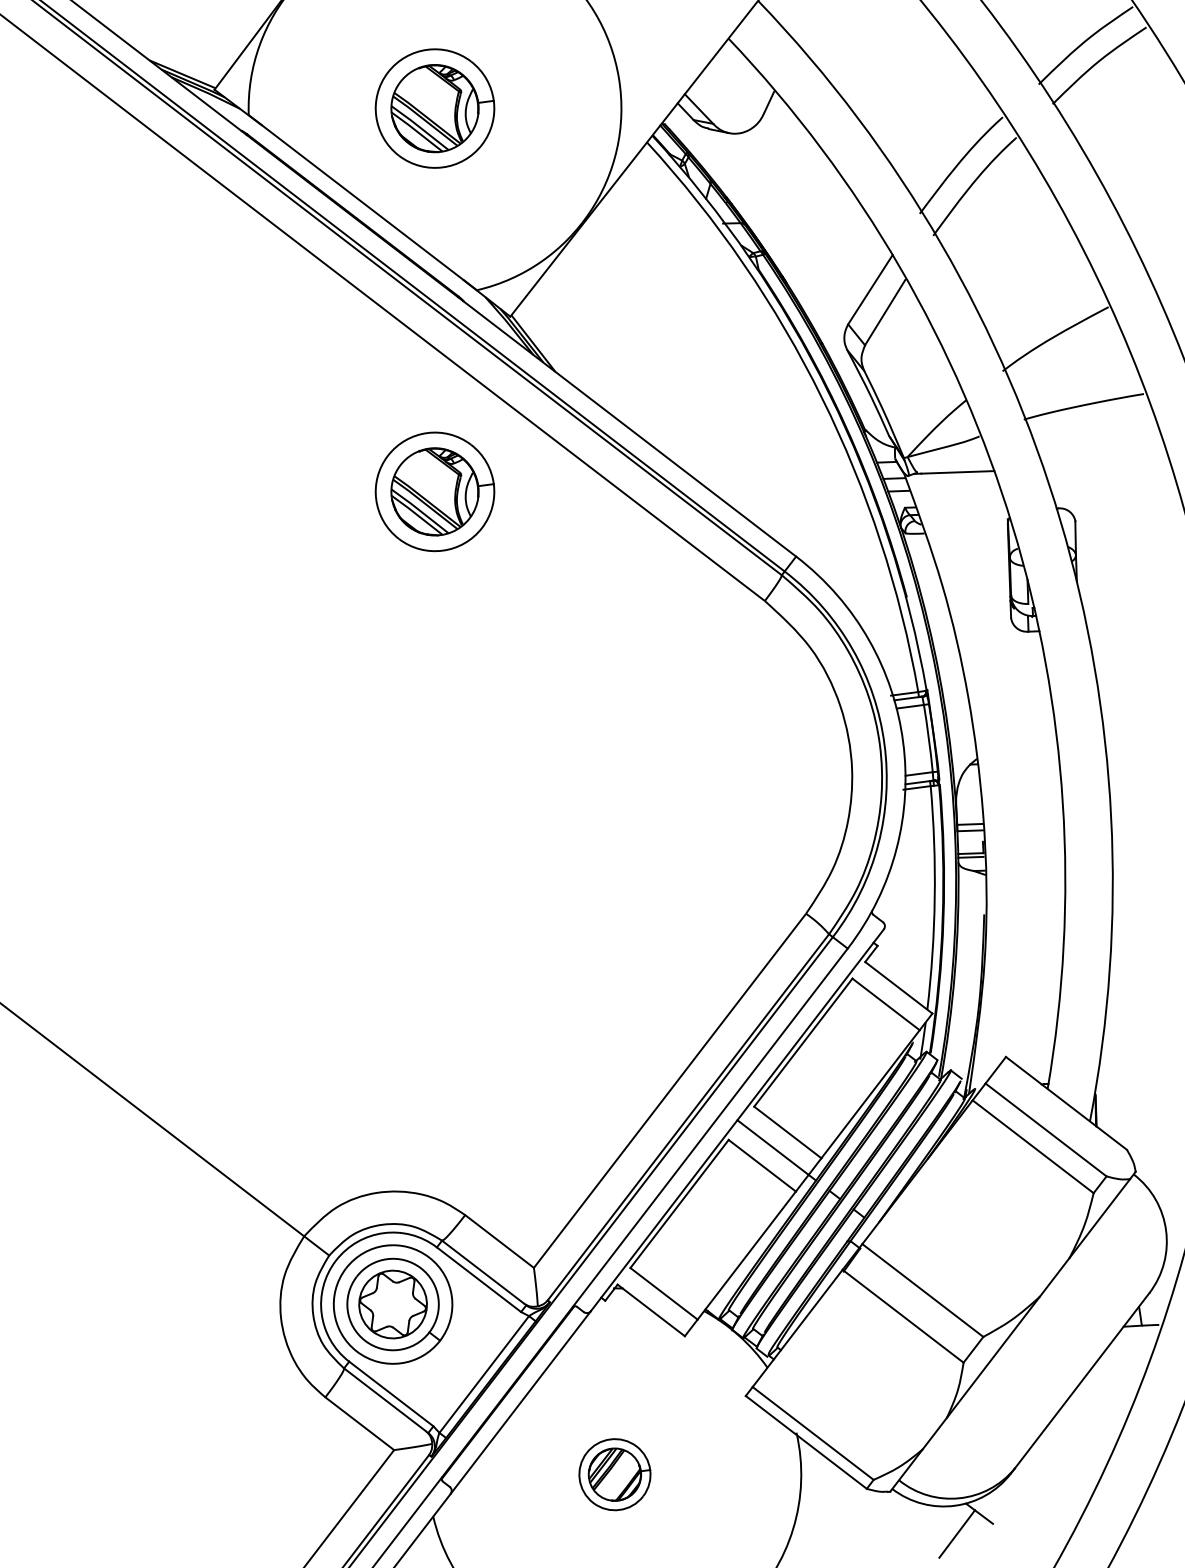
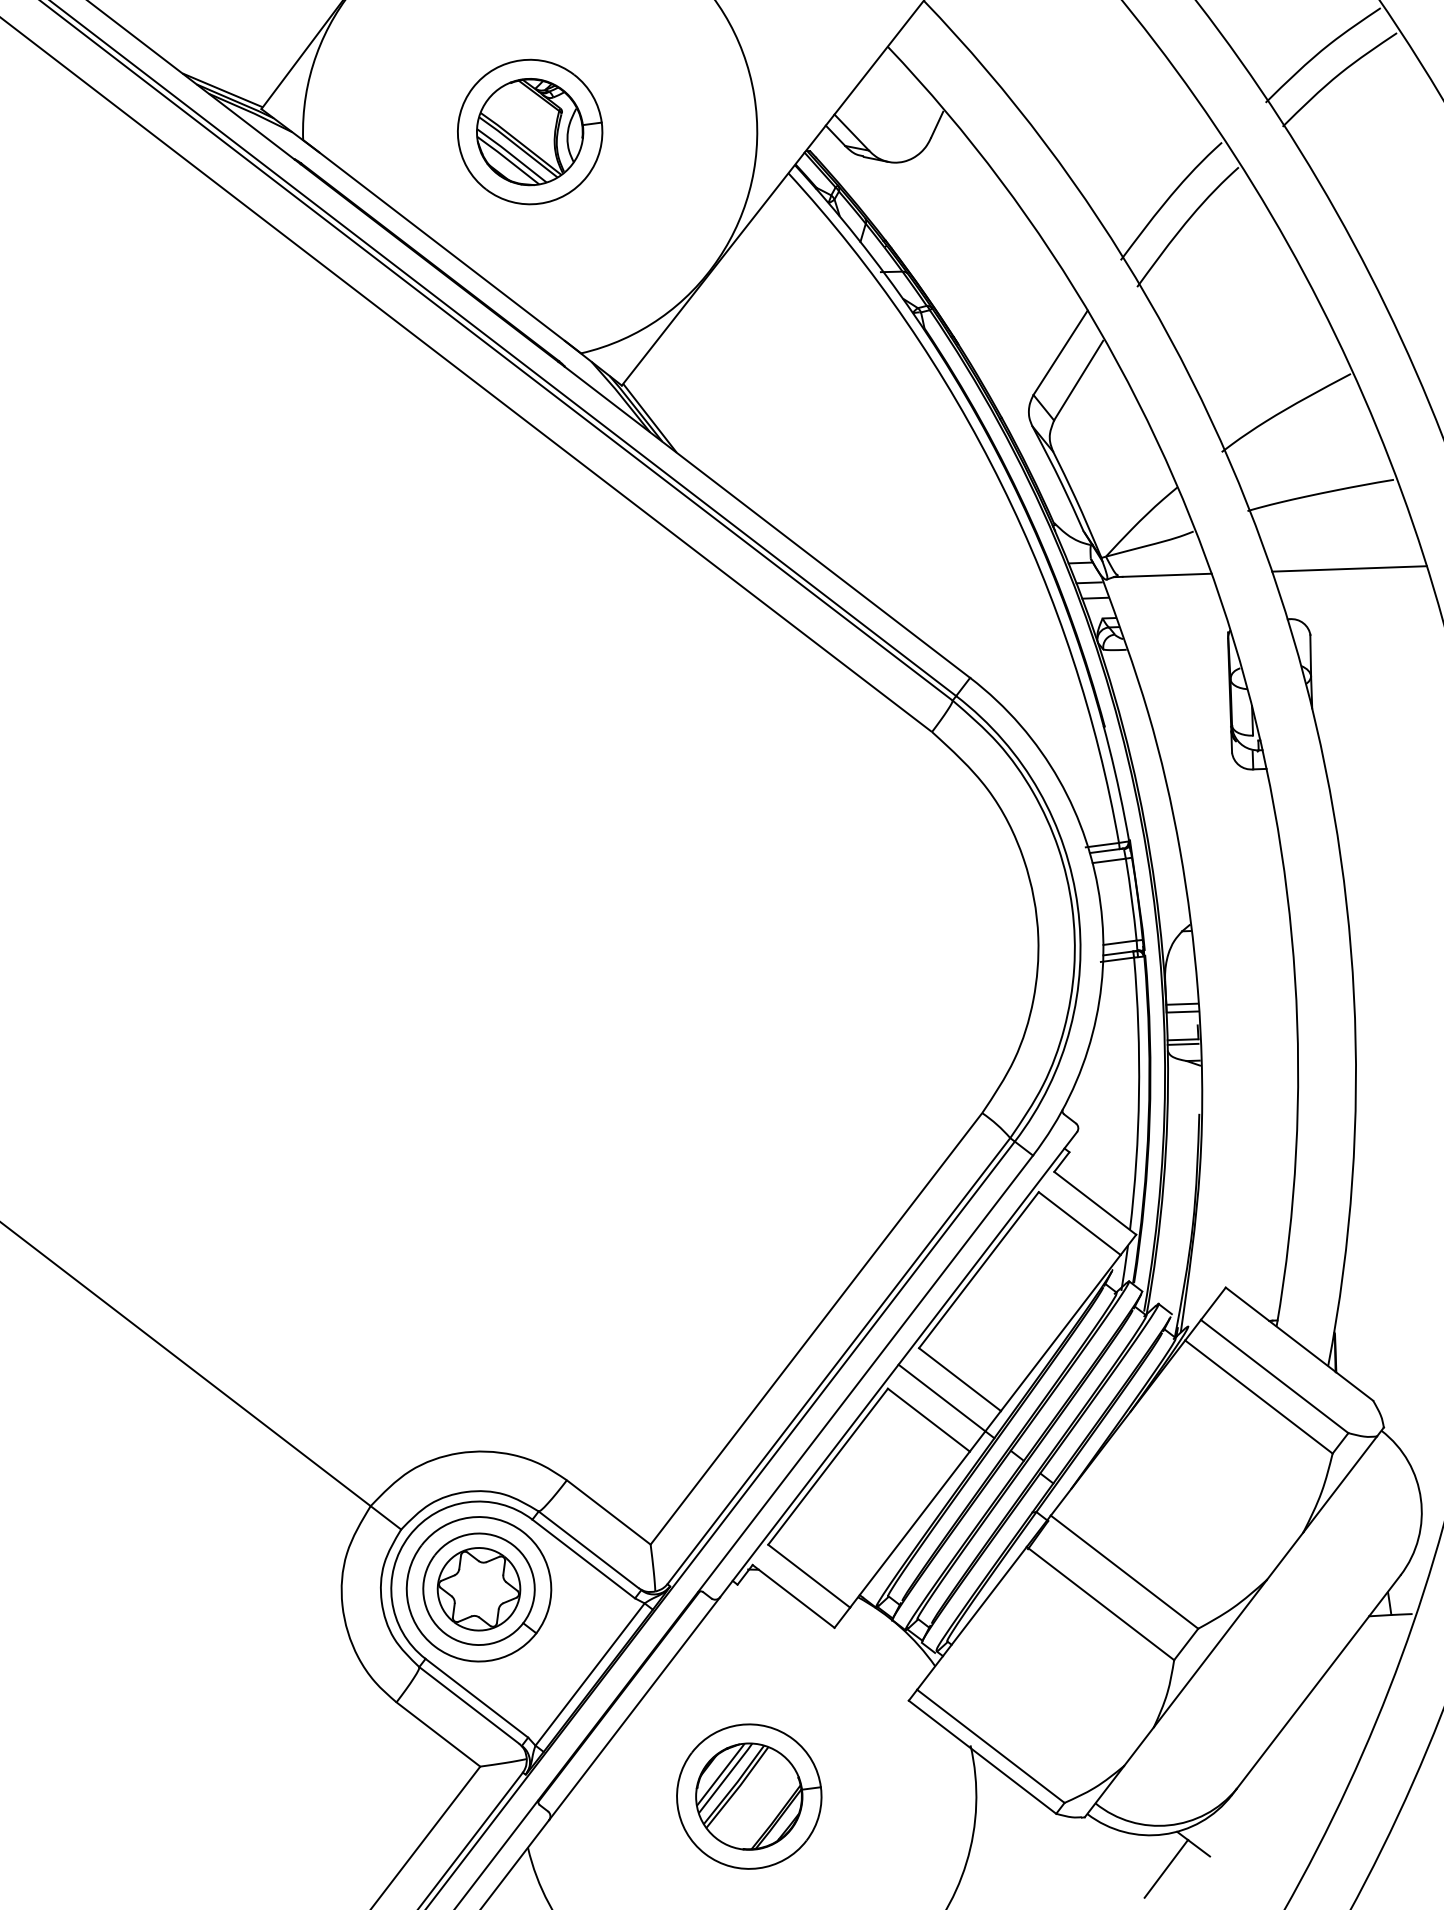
line: (1107, 466) -> (1349, 568), added
part: (435, 491) -> (530, 598), removed
part: (615, 1474) -> (749, 1796), size x1.67

